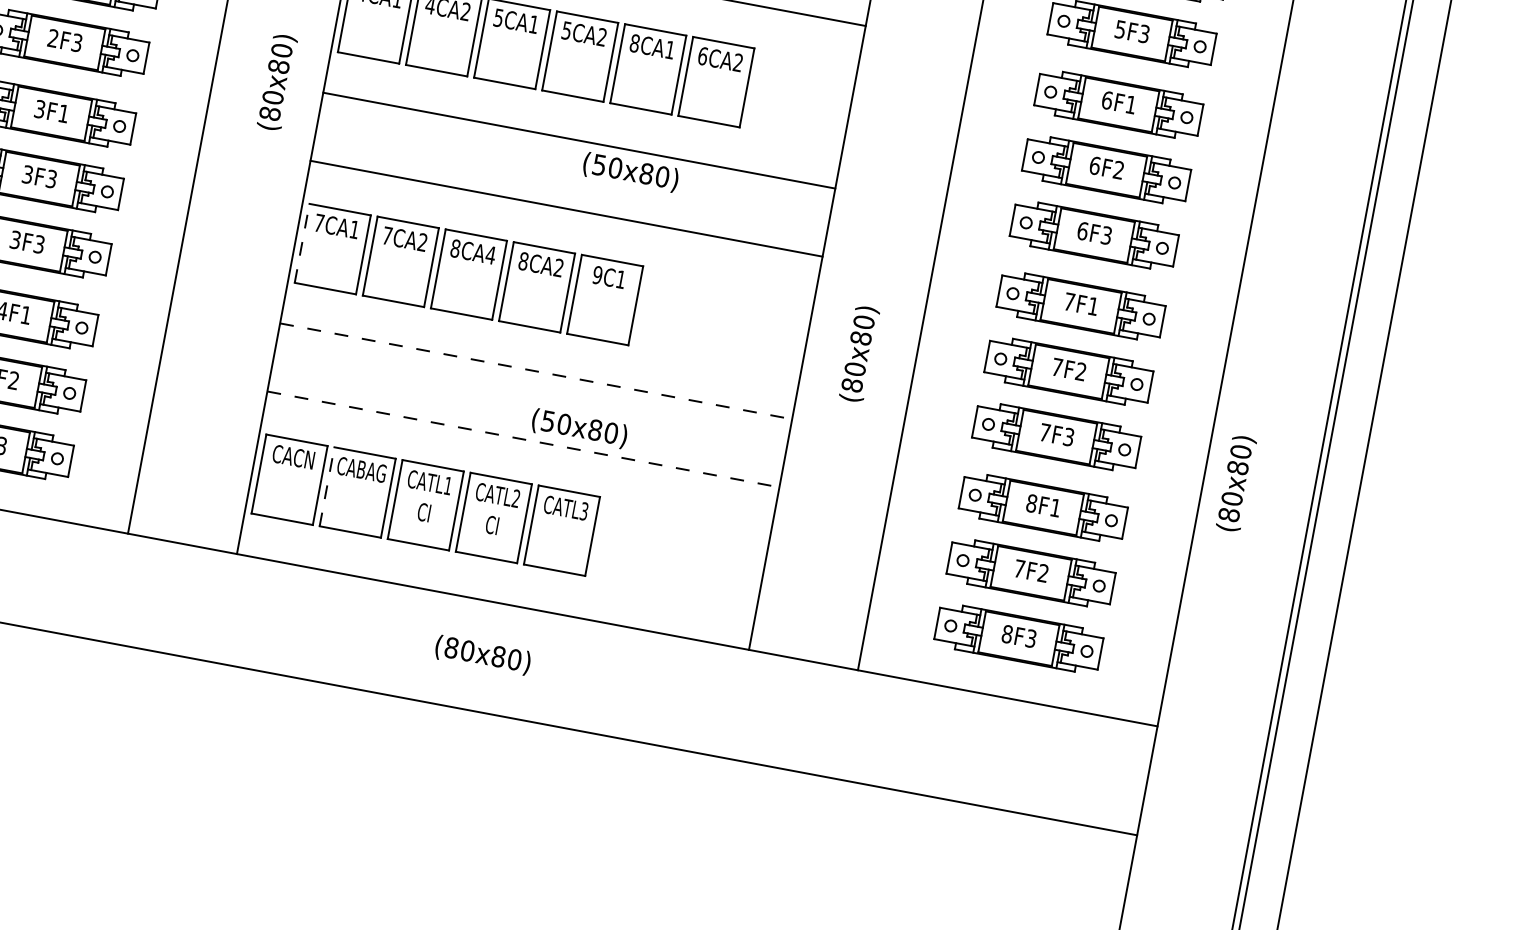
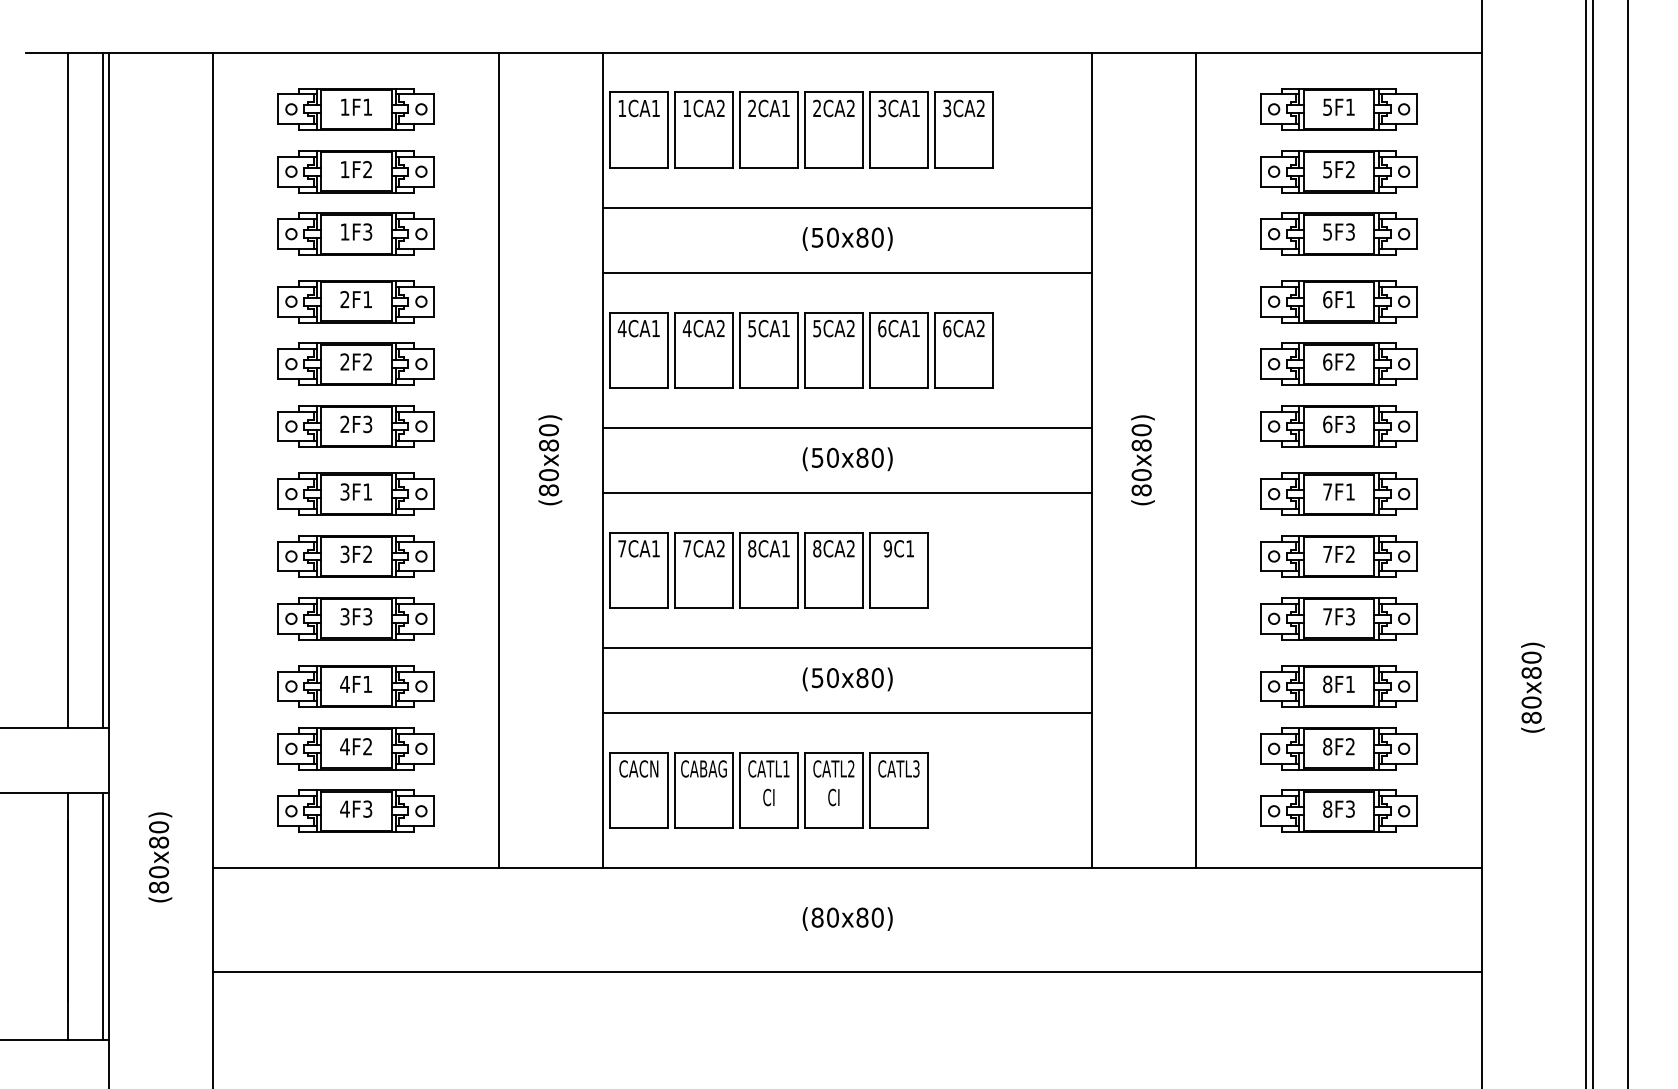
text: (635, 43) -> (882, 328), 8CA1 -> 6CA1
text: (277, 82) -> (550, 460), moved
text: (630, 172) -> (847, 459), moved
text: (51, 179) -> (367, 554), 3F3 -> 3F2
line: (301, 243) -> (609, 570), dashed -> solid
text: (490, 254) -> (785, 548), 8CA4 -> 8CA1
text: (858, 354) -> (1142, 460), moved
line: (537, 370) -> (848, 647), dashed -> solid
text: (579, 428) -> (847, 679), moved
line: (524, 439) -> (848, 712), dashed -> solid
text: (1236, 483) -> (1532, 687), moved
line: (326, 486) -> (674, 790), dashed -> solid
text: (1019, 568) -> (1327, 746), 7F2 -> 8F2

